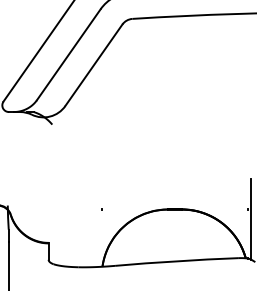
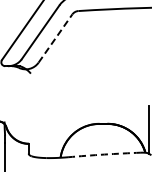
line: (93, 65) -> (55, 38), solid -> dashed
arc: (176, 261) -> (104, 154), solid -> dashed

